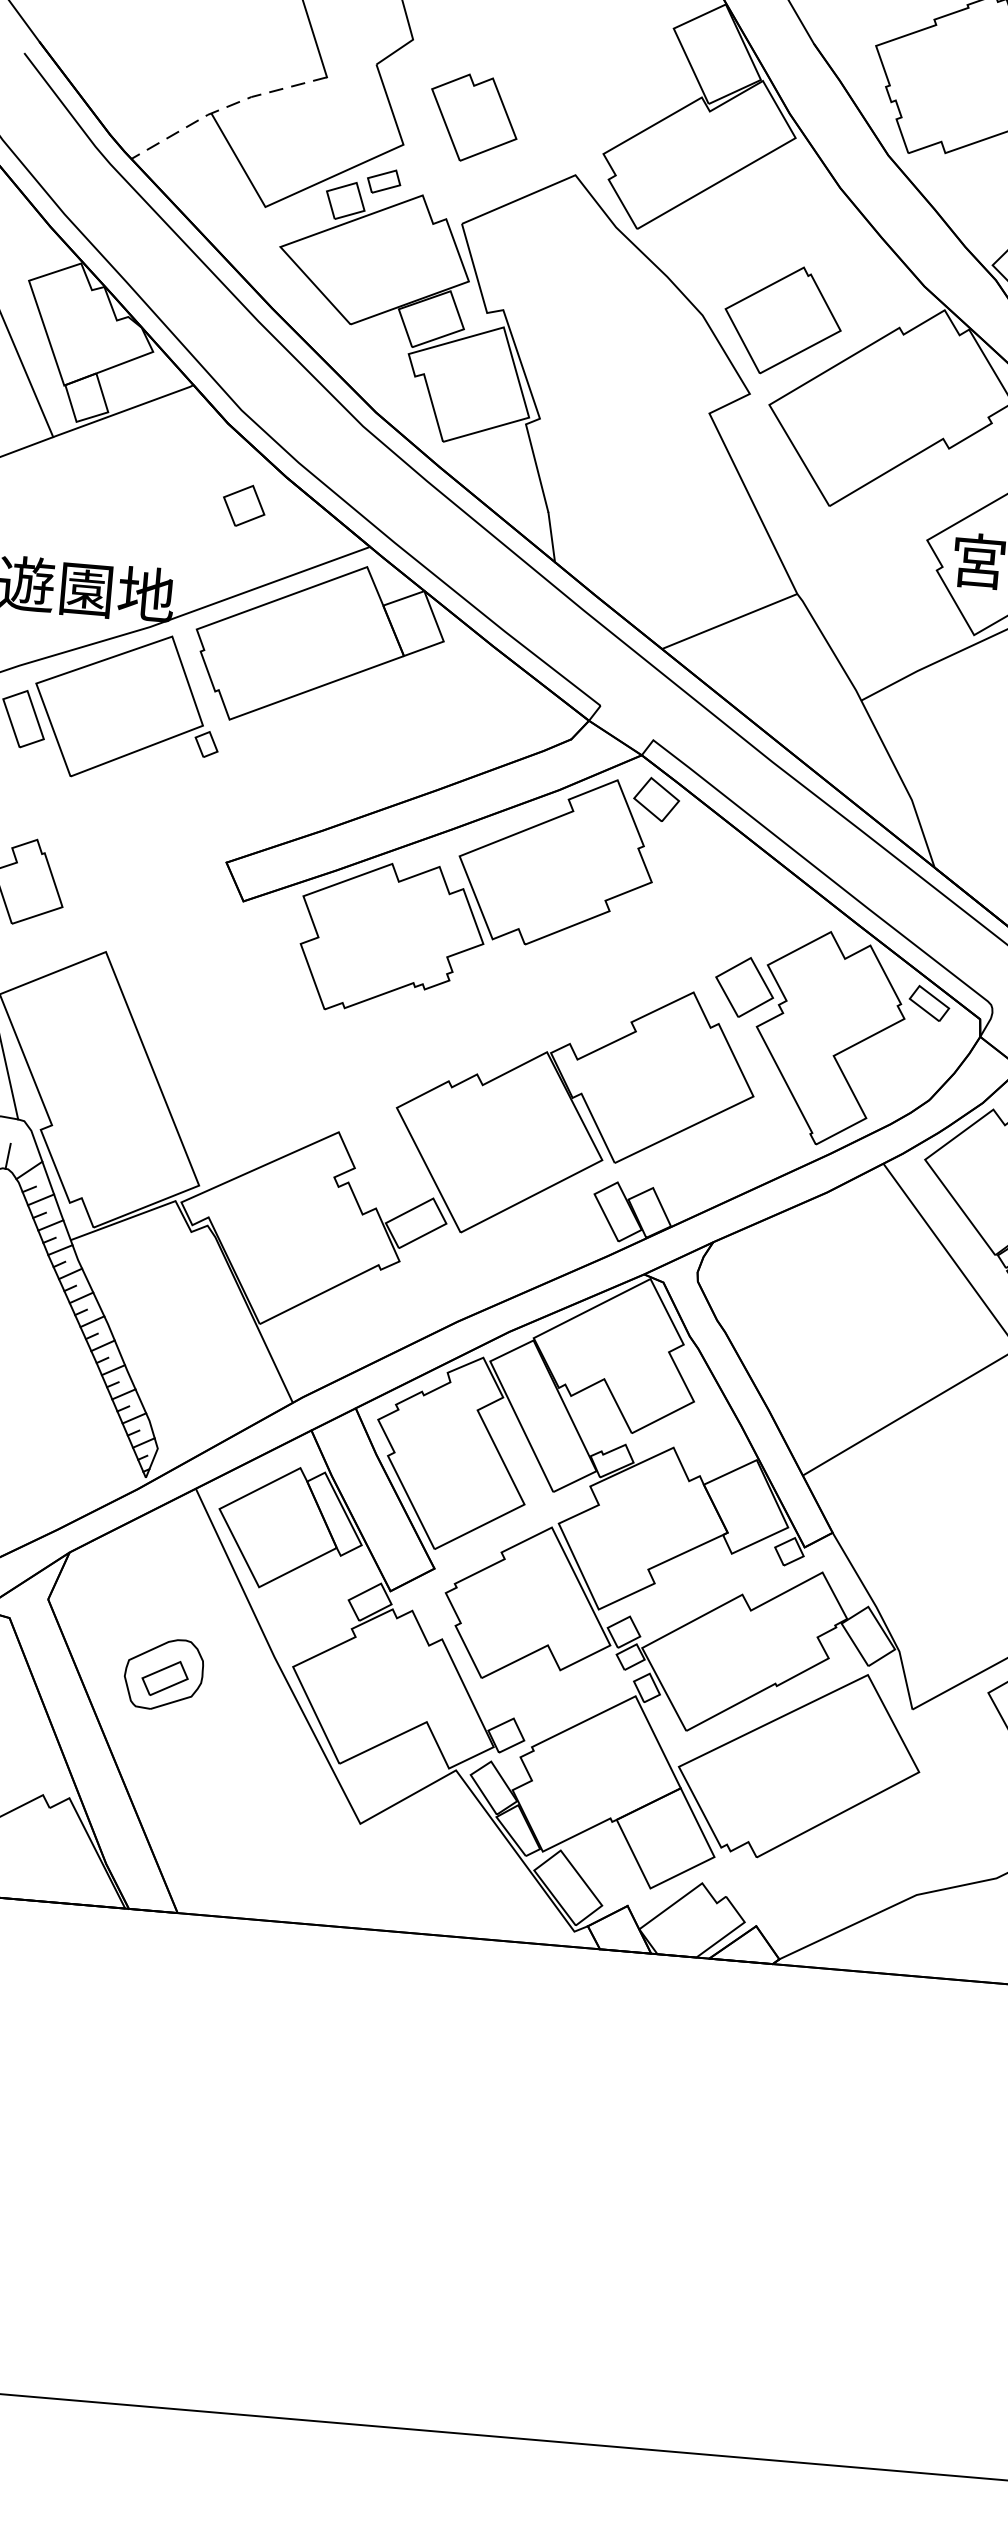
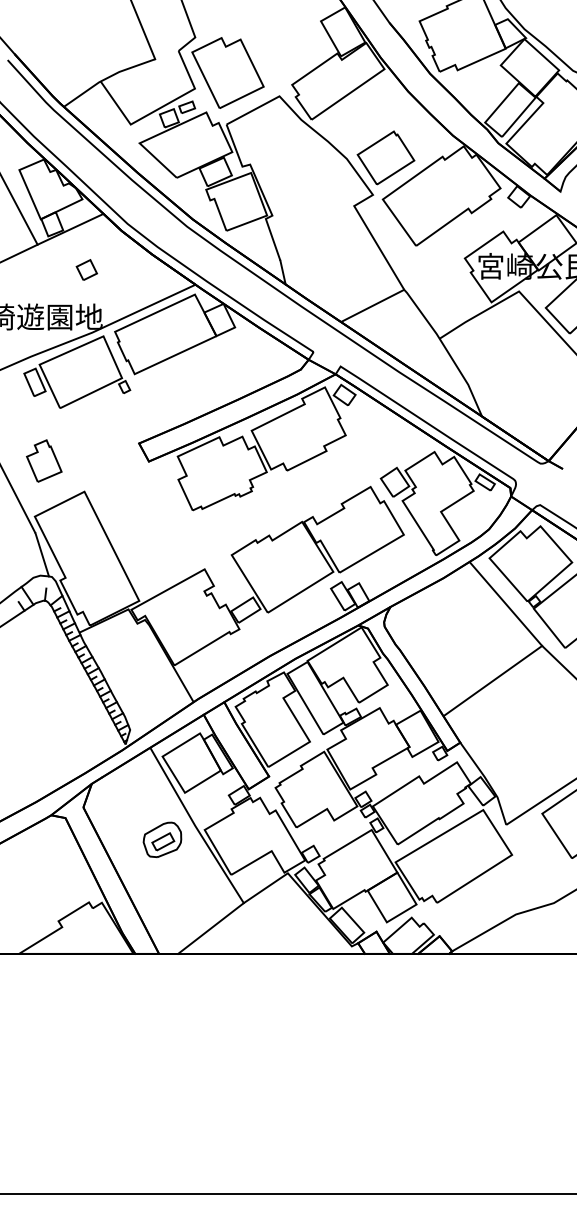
line: (225, 108) -> (107, 78), dashed -> solid
part: (472, 117) -> (227, 72), size x1.67
part: (243, 504) -> (86, 269), moved
part: (163, 1673) -> (162, 839), moved
line: (287, 1870) -> (210, 928), added

